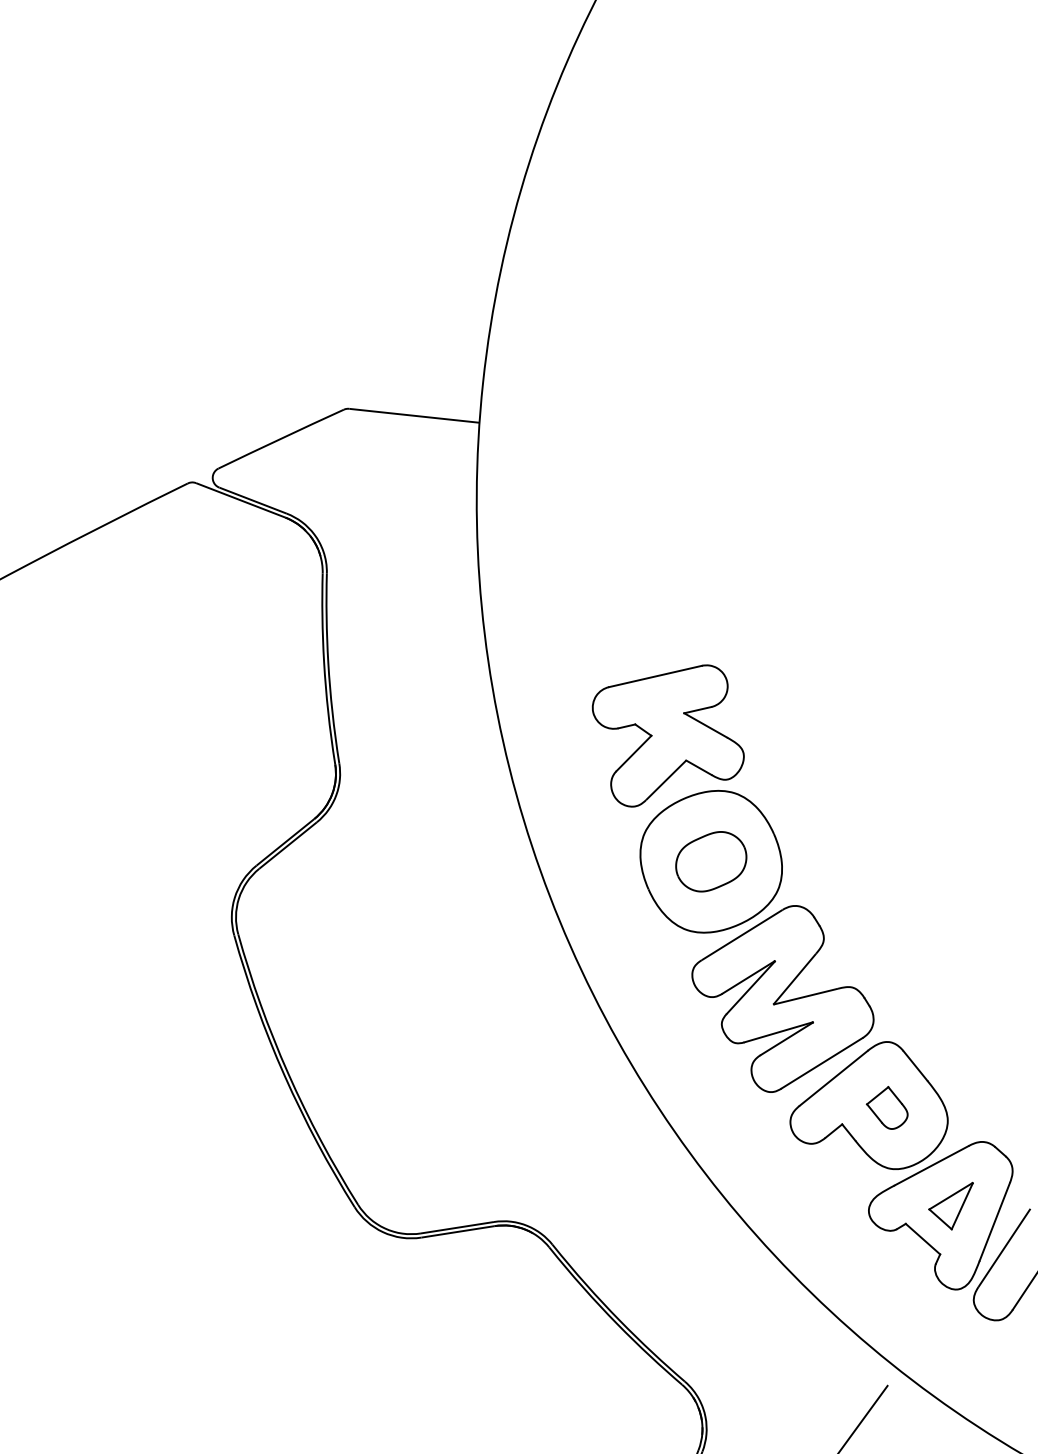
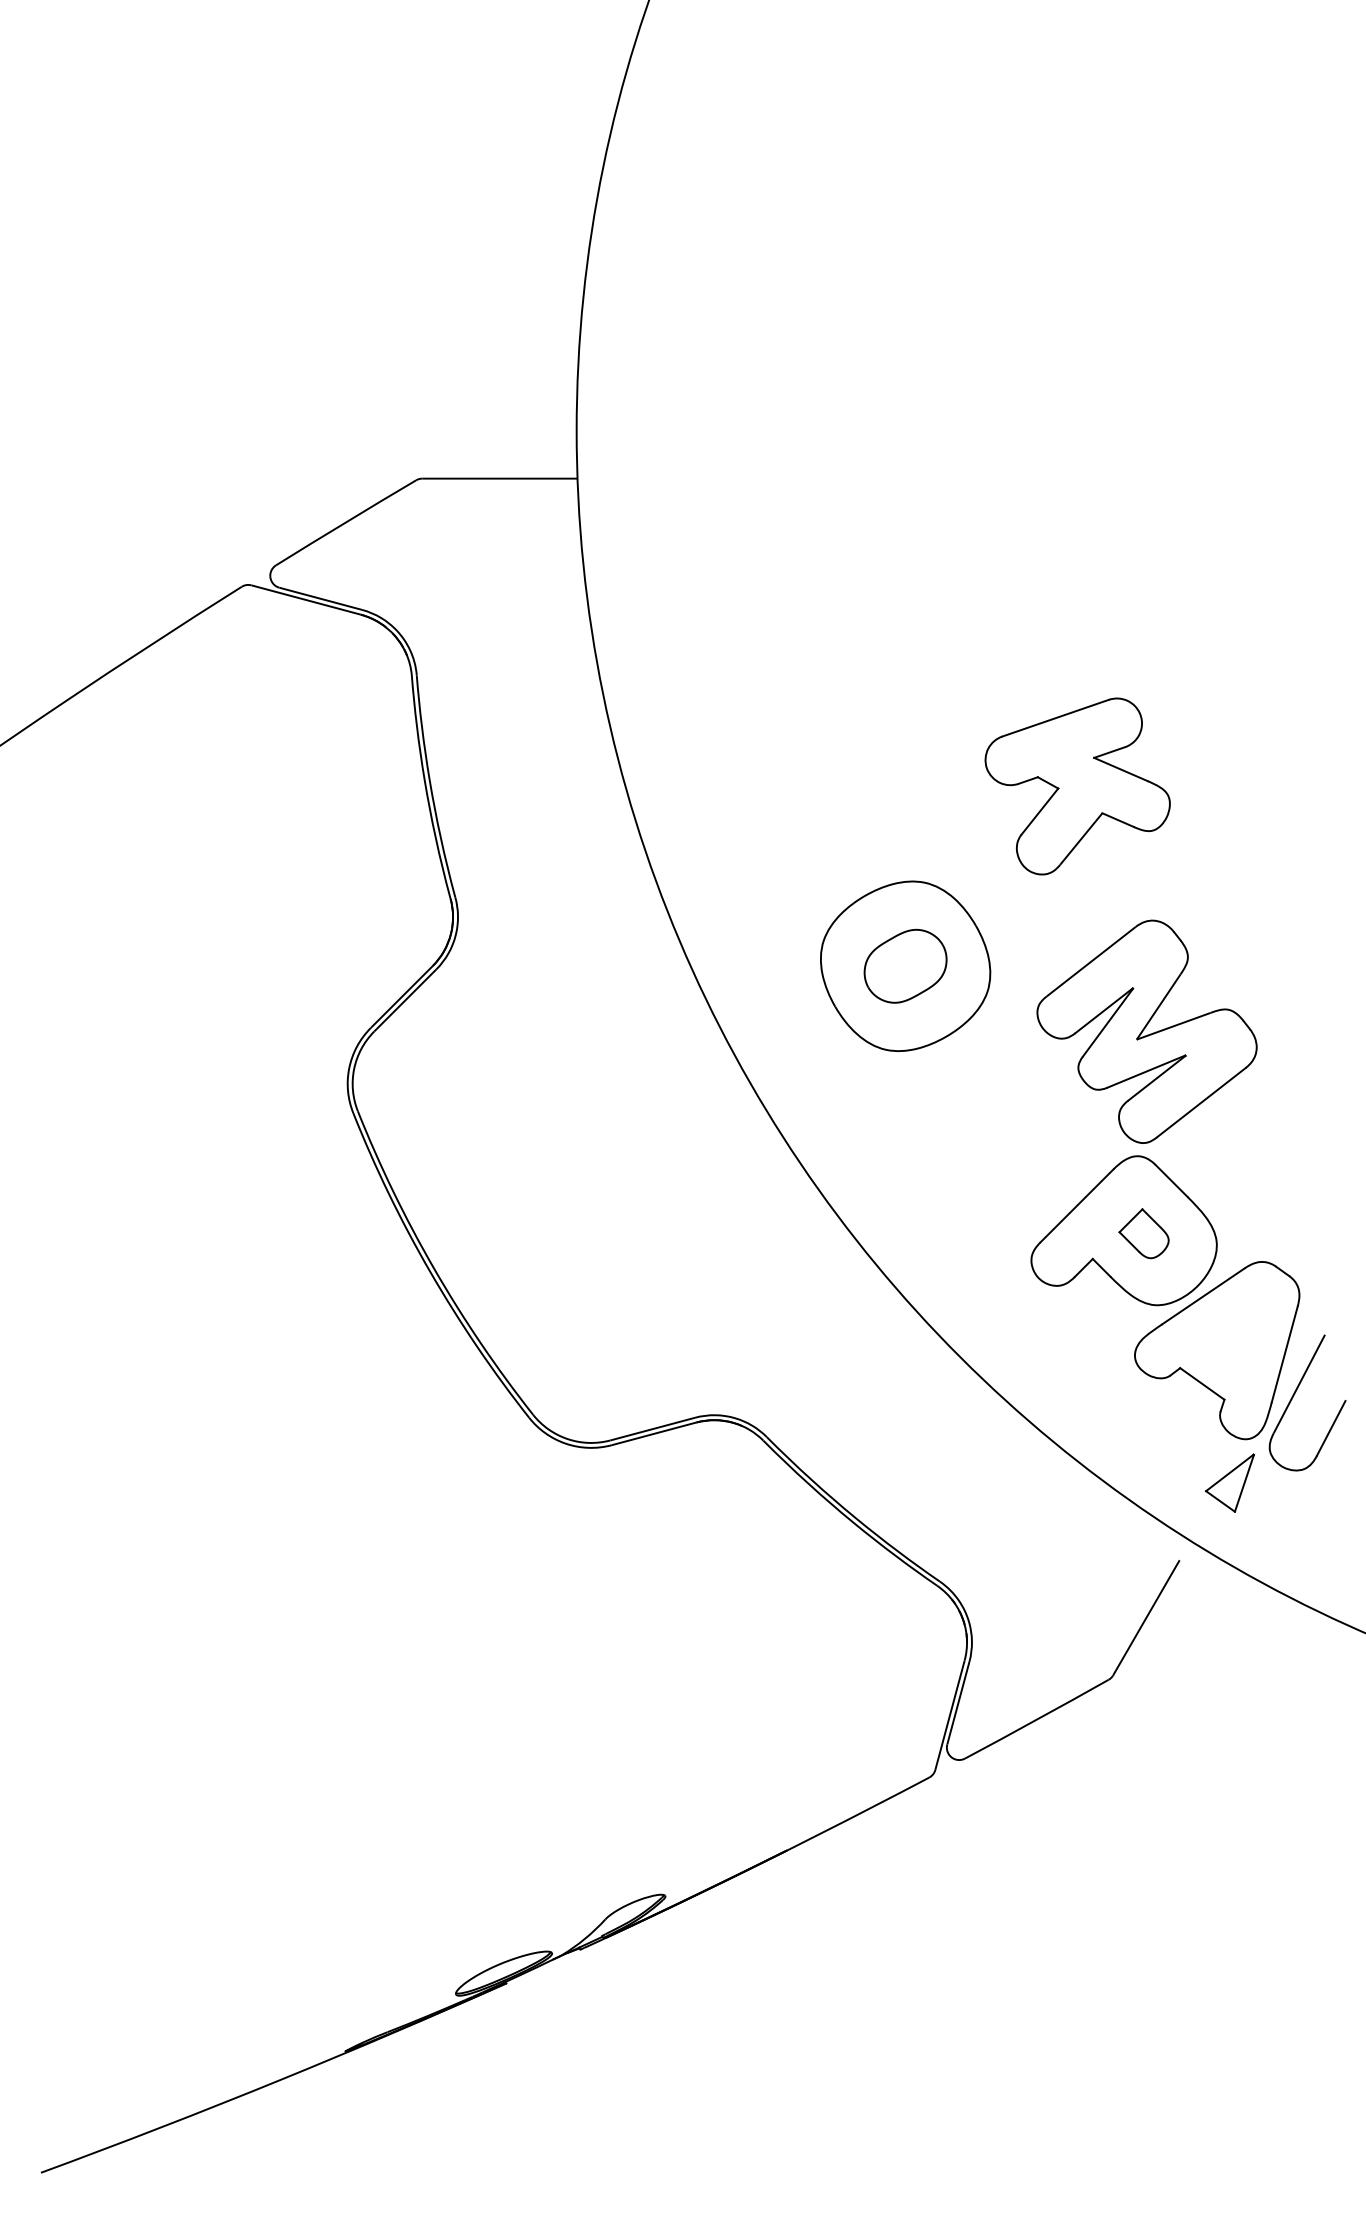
part: (667, 735) -> (1077, 786), moved
part: (782, 998) -> (1146, 1031), moved
part: (949, 1204) -> (1229, 1482), moved

